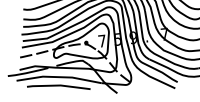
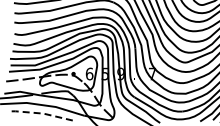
text: (102, 40) -> (89, 73), 7 -> 6
line: (58, 85) -> (41, 113), solid -> dashed

